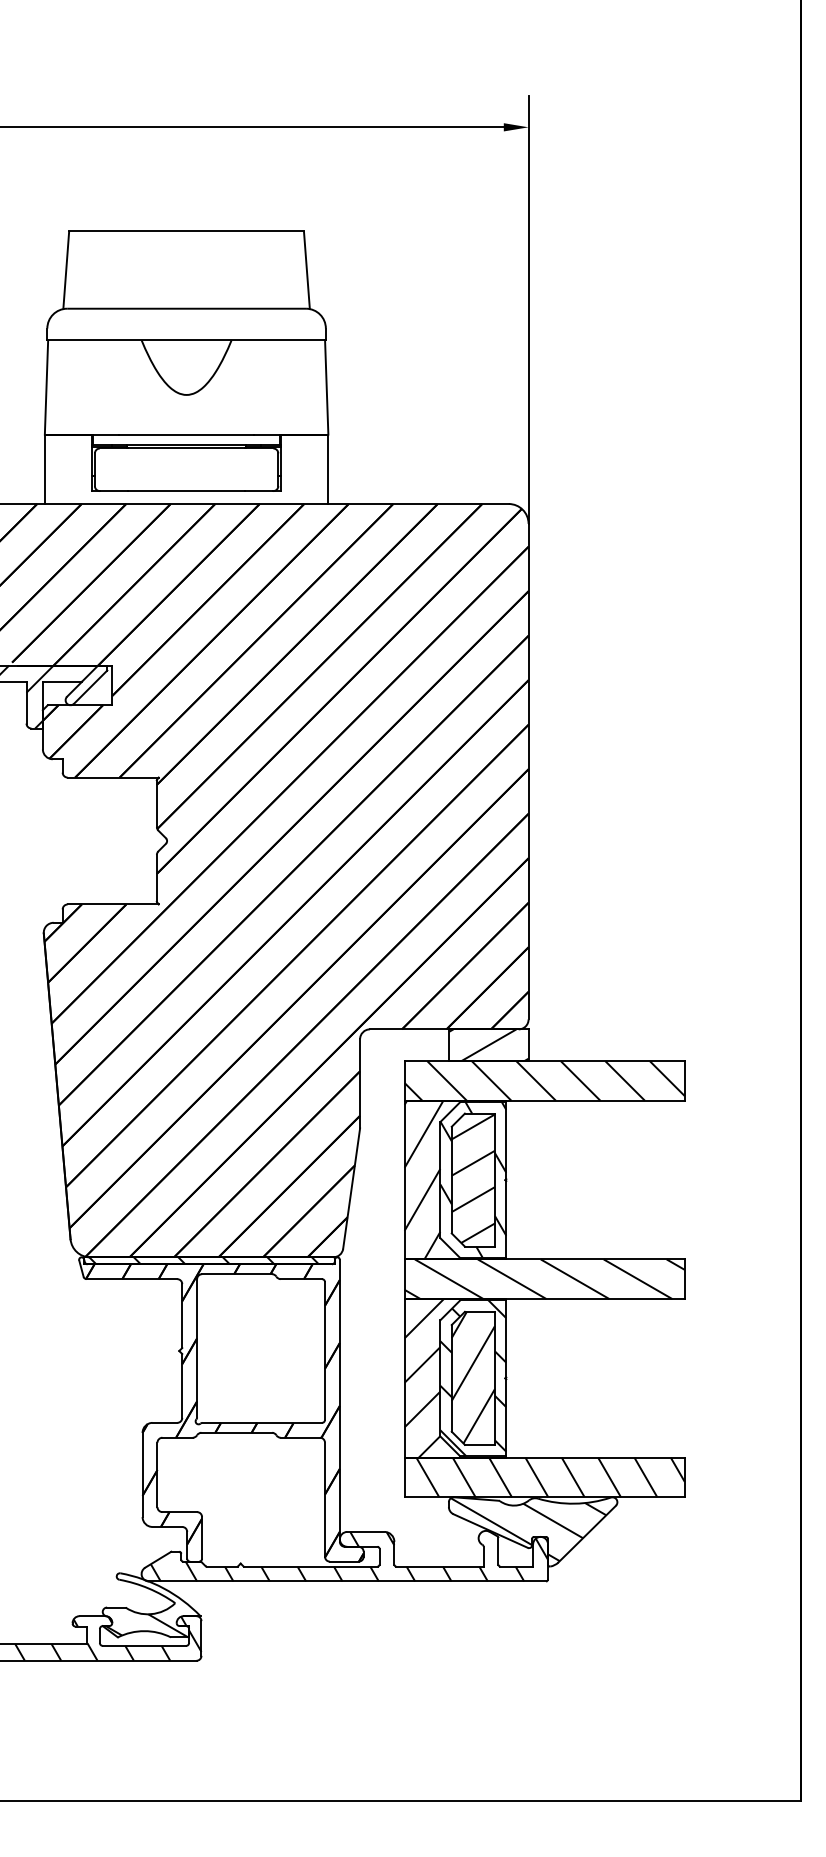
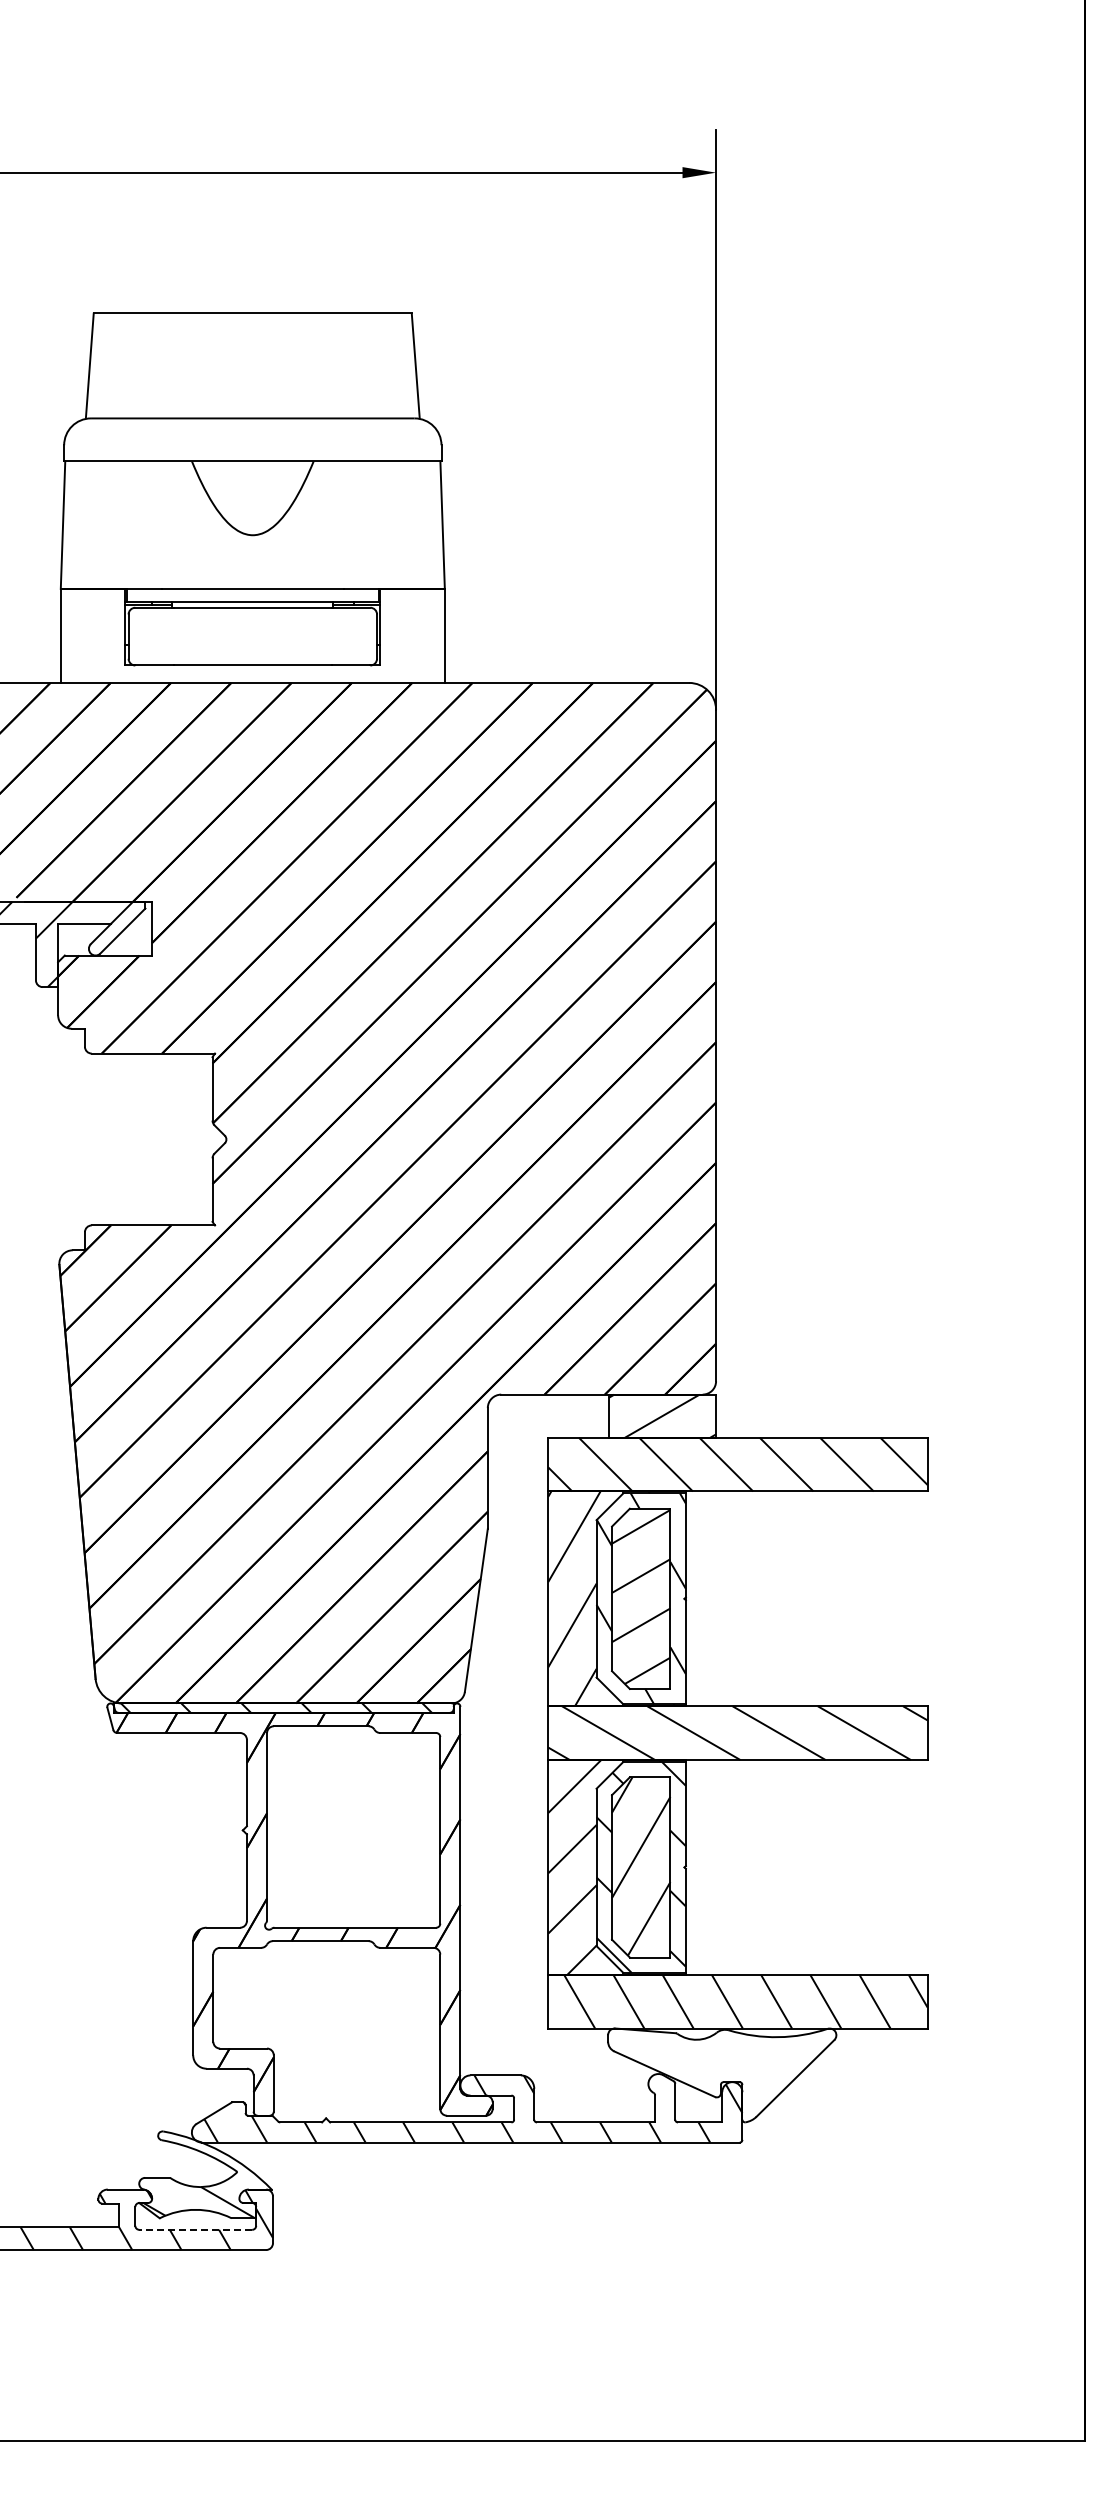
hatch: (528, 1529) -> (715, 2071), removed
line: (144, 1645) -> (195, 2229), solid -> dashed

